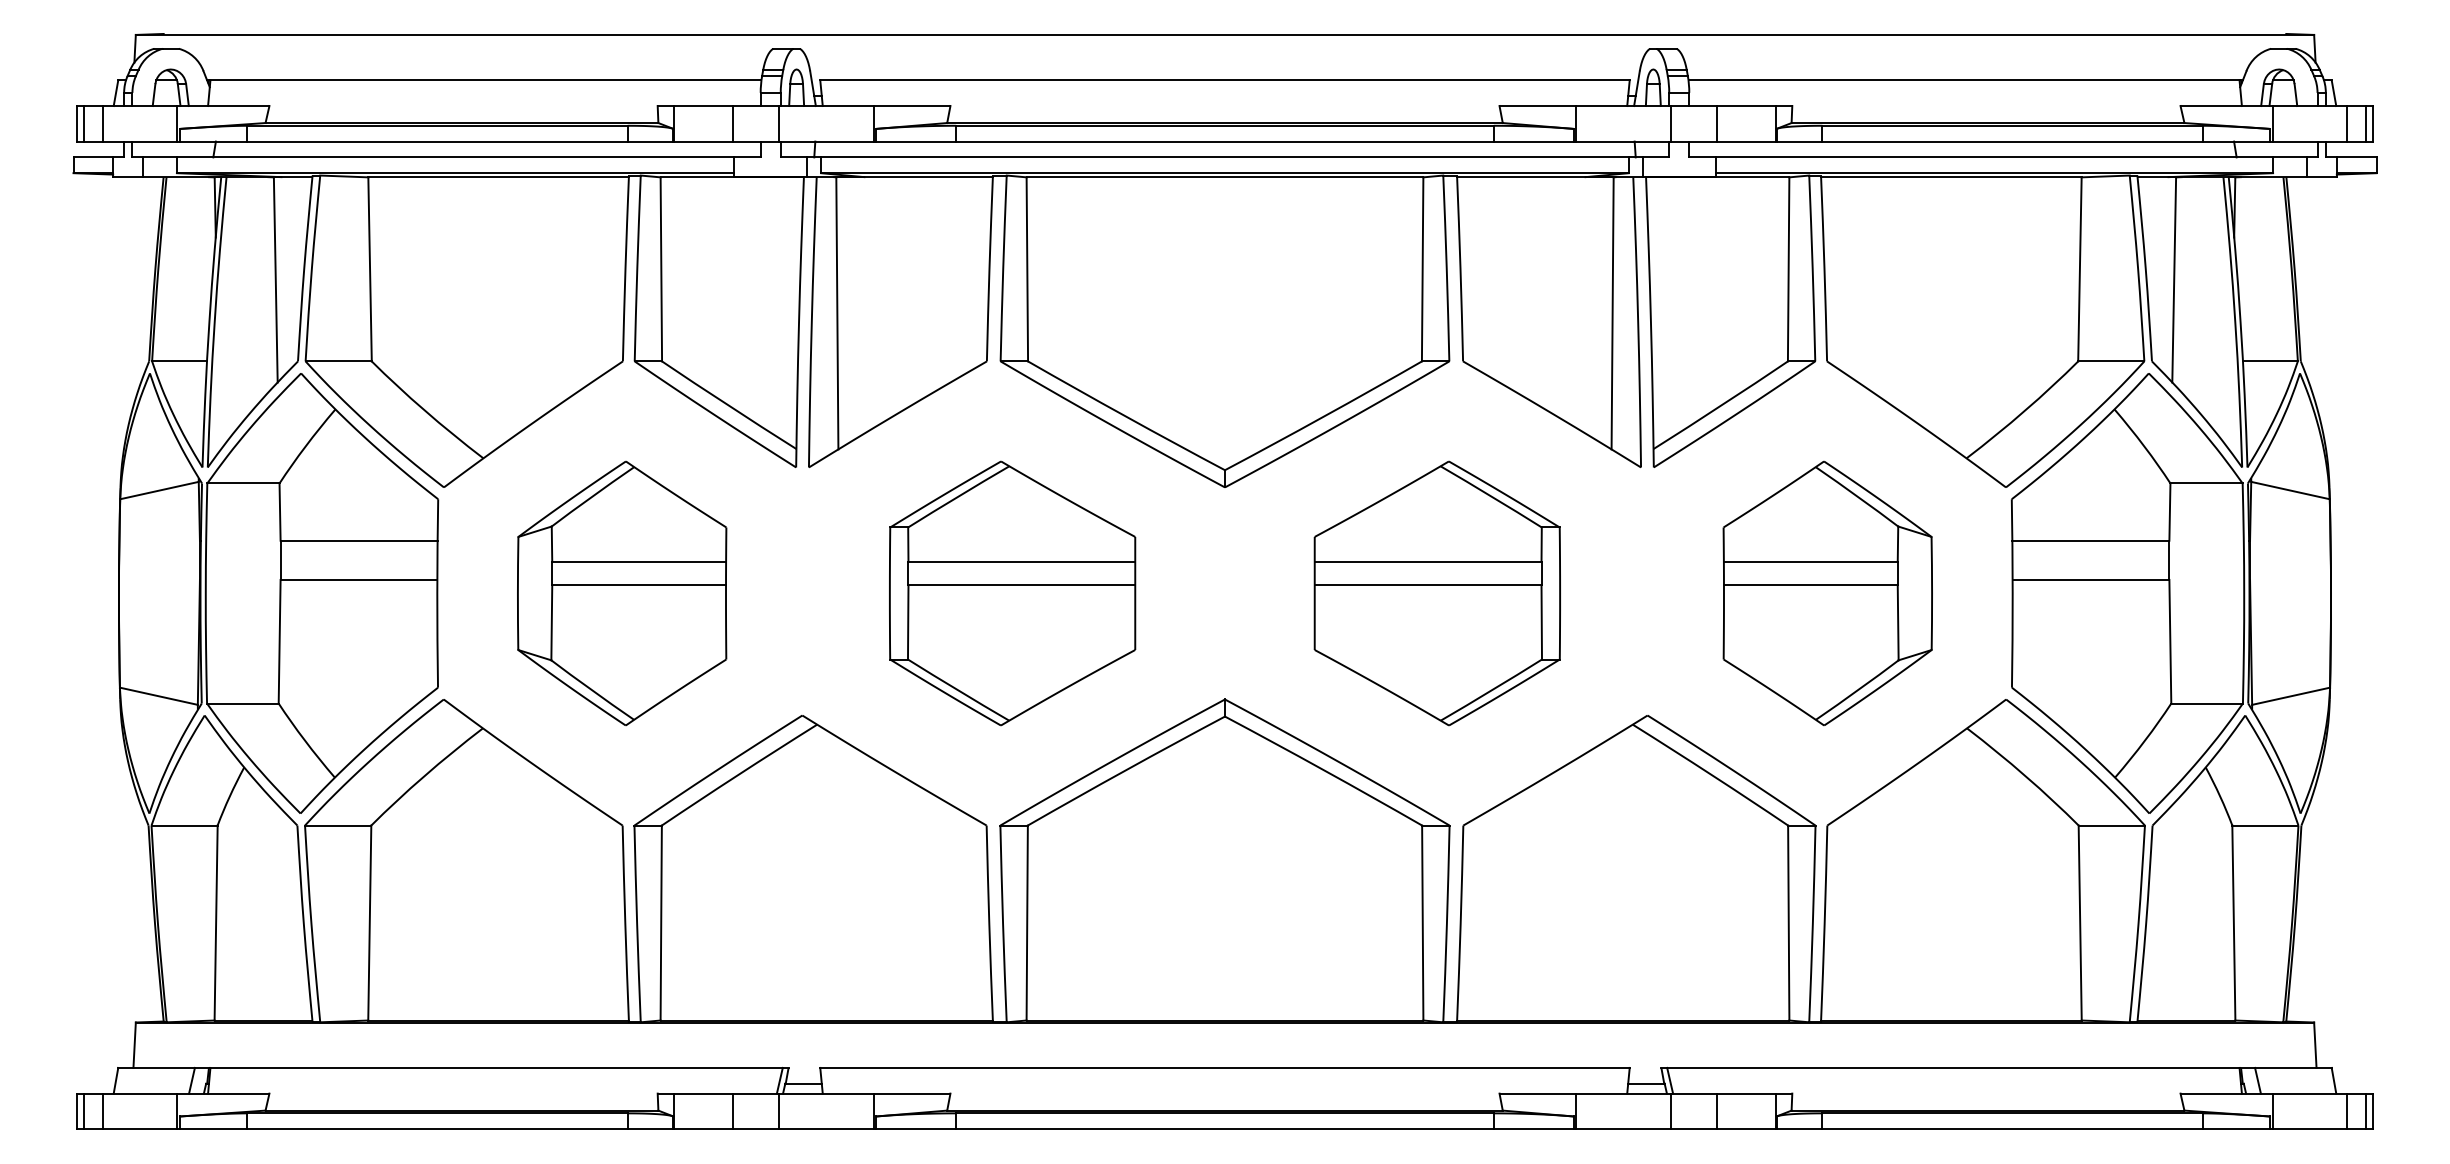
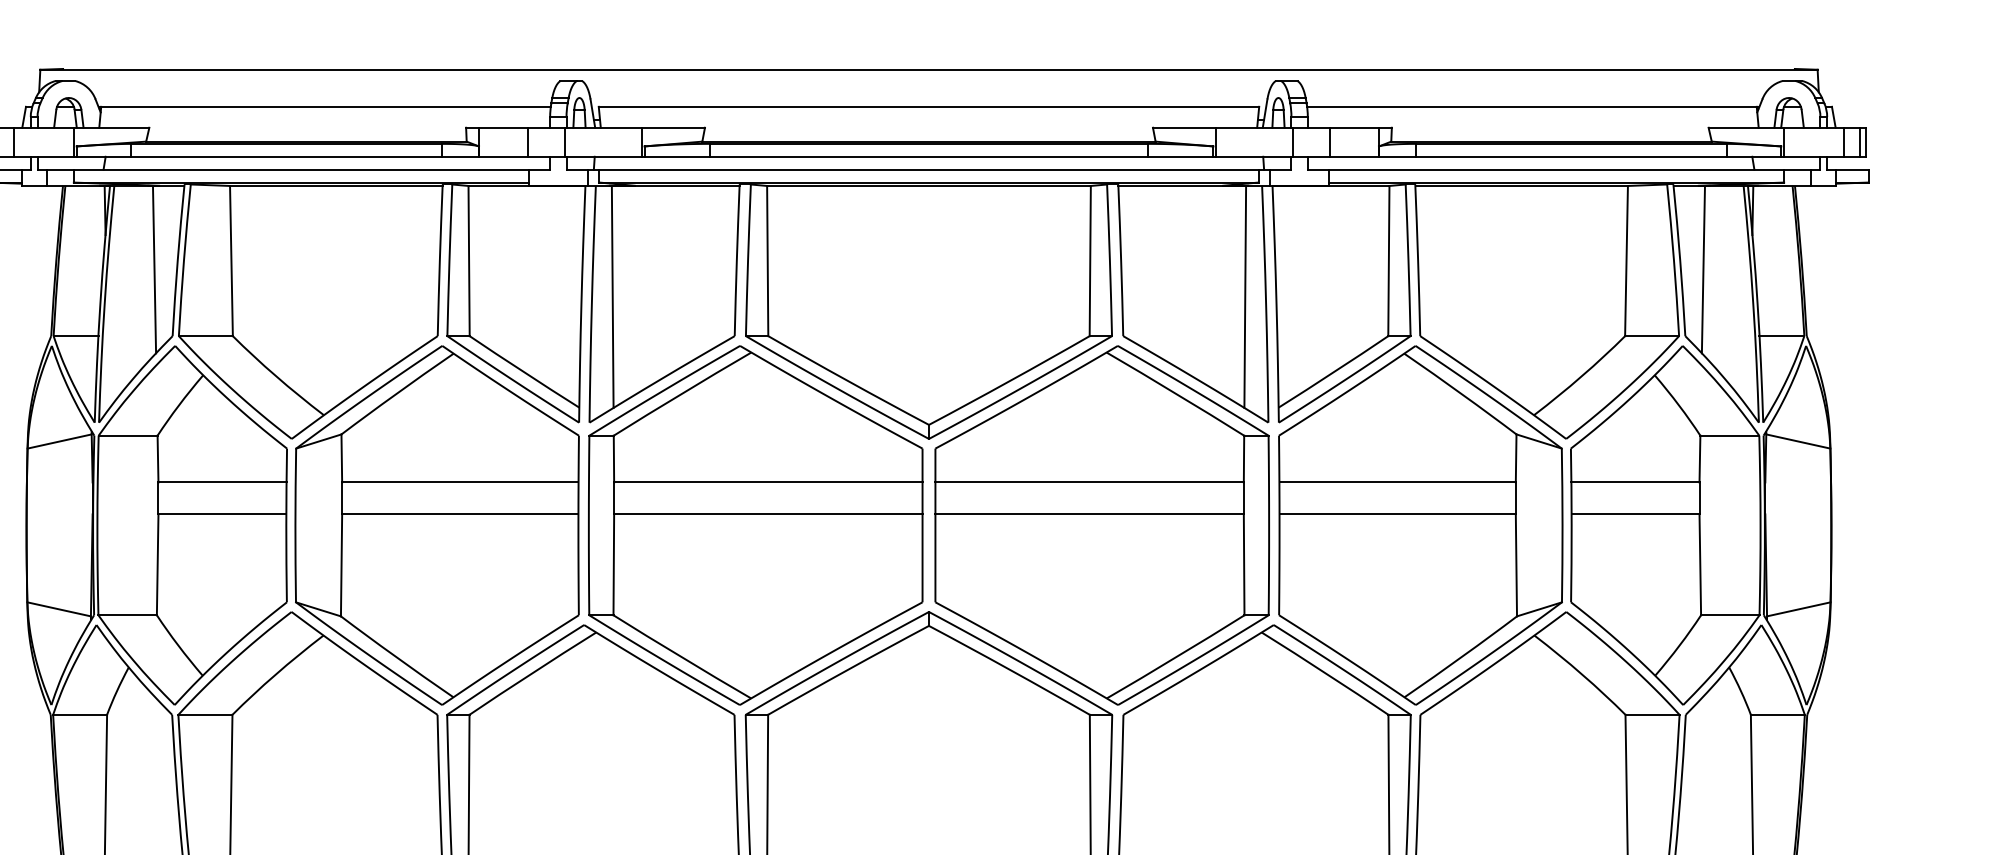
part: (621, 593) -> (436, 525), size x1.67
part: (1012, 593) -> (755, 525), size x1.67
part: (1437, 593) -> (1102, 525), size x1.67
part: (1827, 593) -> (1420, 525), size x1.67

